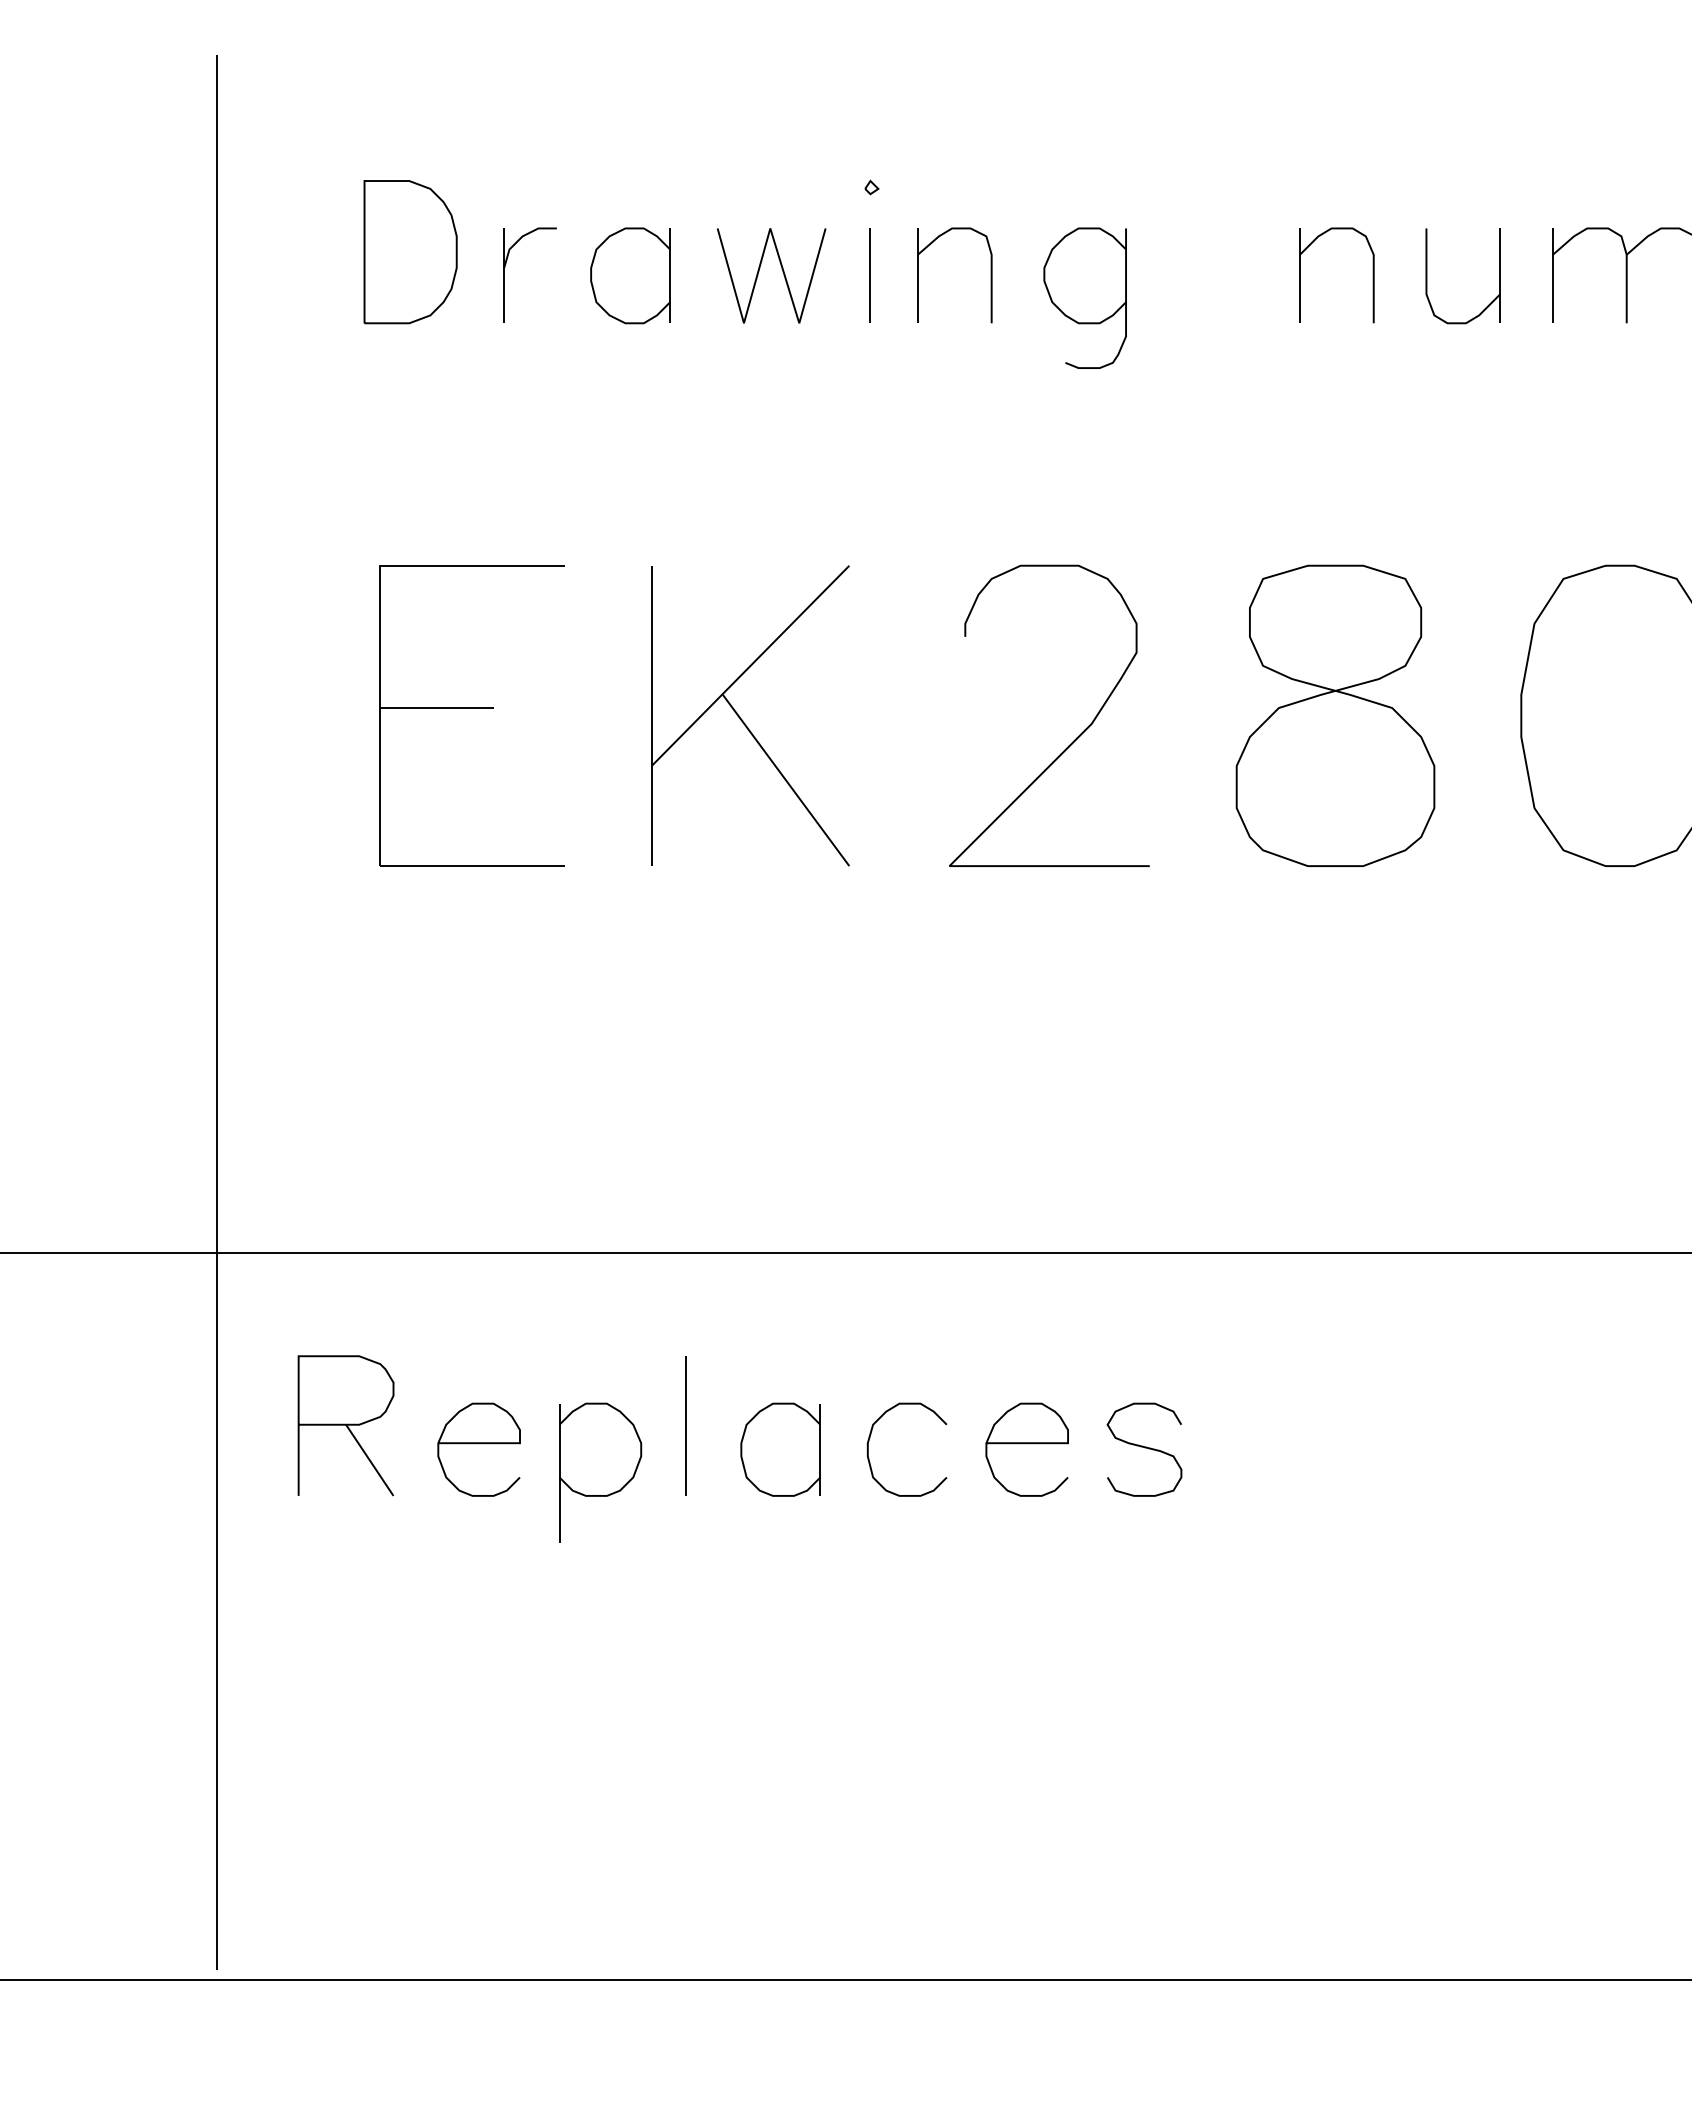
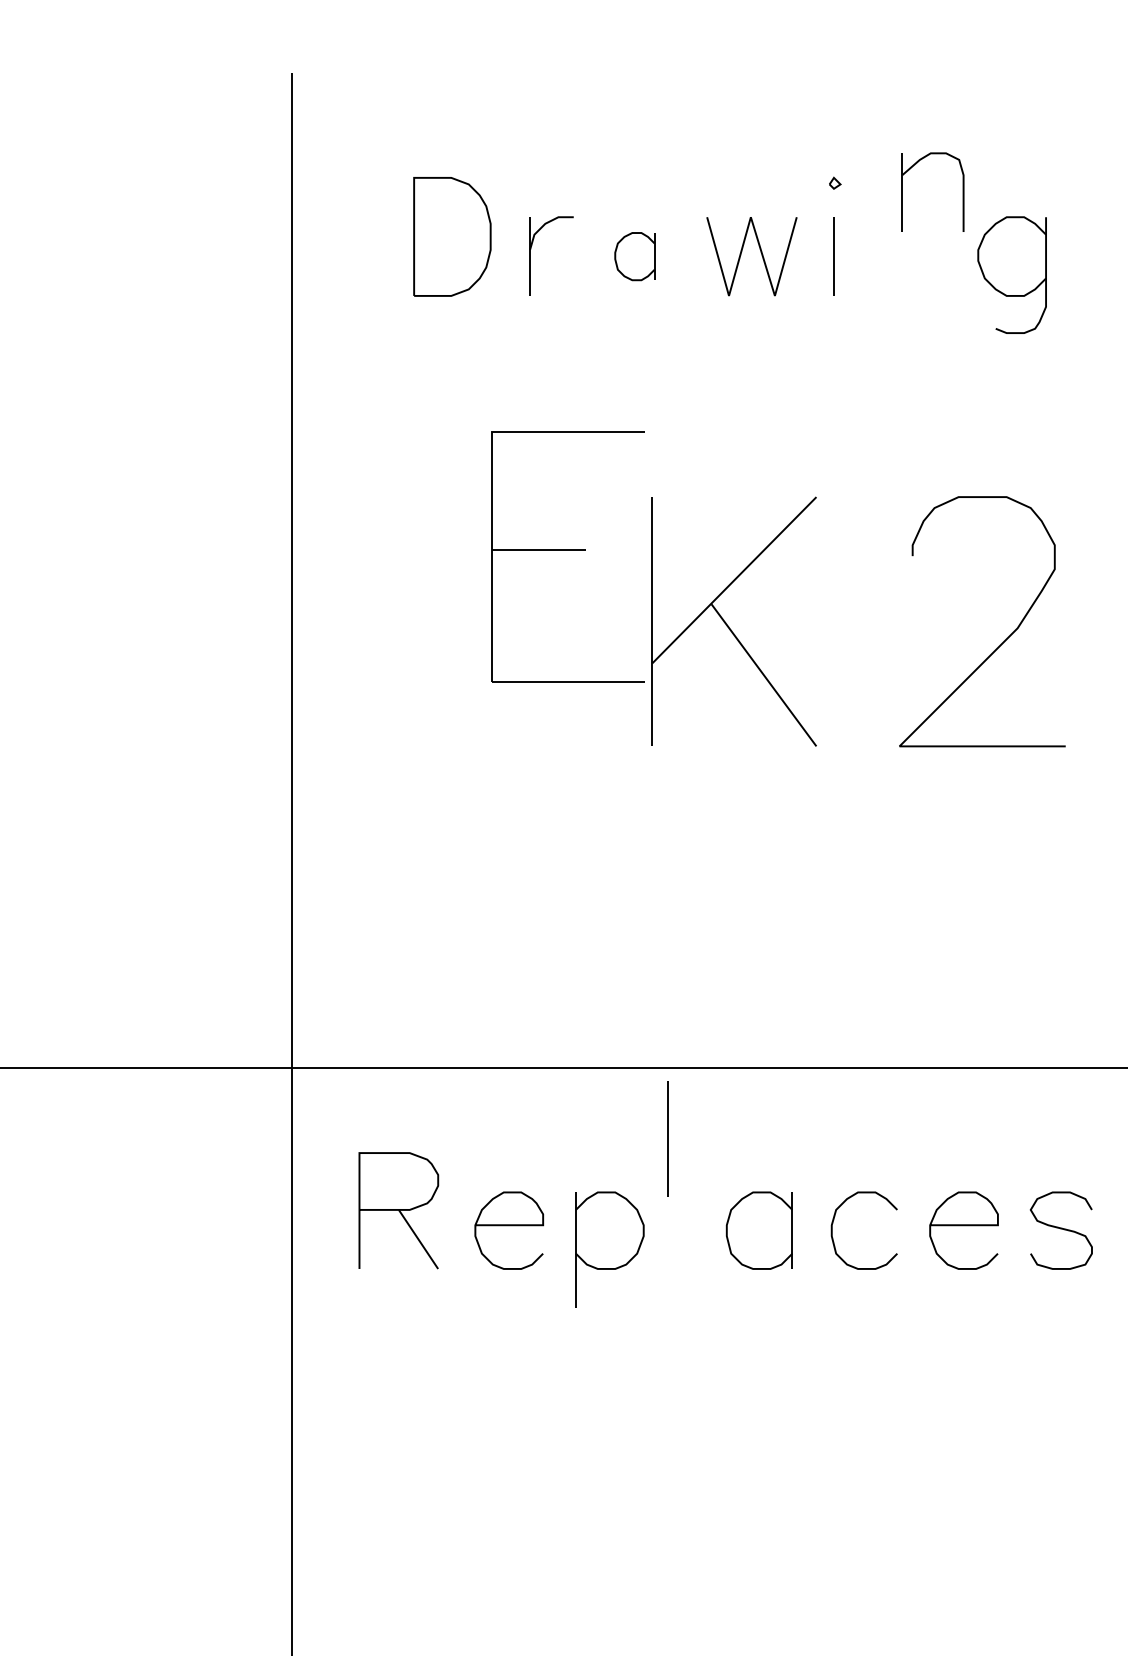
part: (630, 275) -> (634, 256), size x0.6
part: (918, 275) -> (902, 192), moved
part: (471, 708) -> (567, 550), moved
line: (685, 1425) -> (668, 1138), moved

